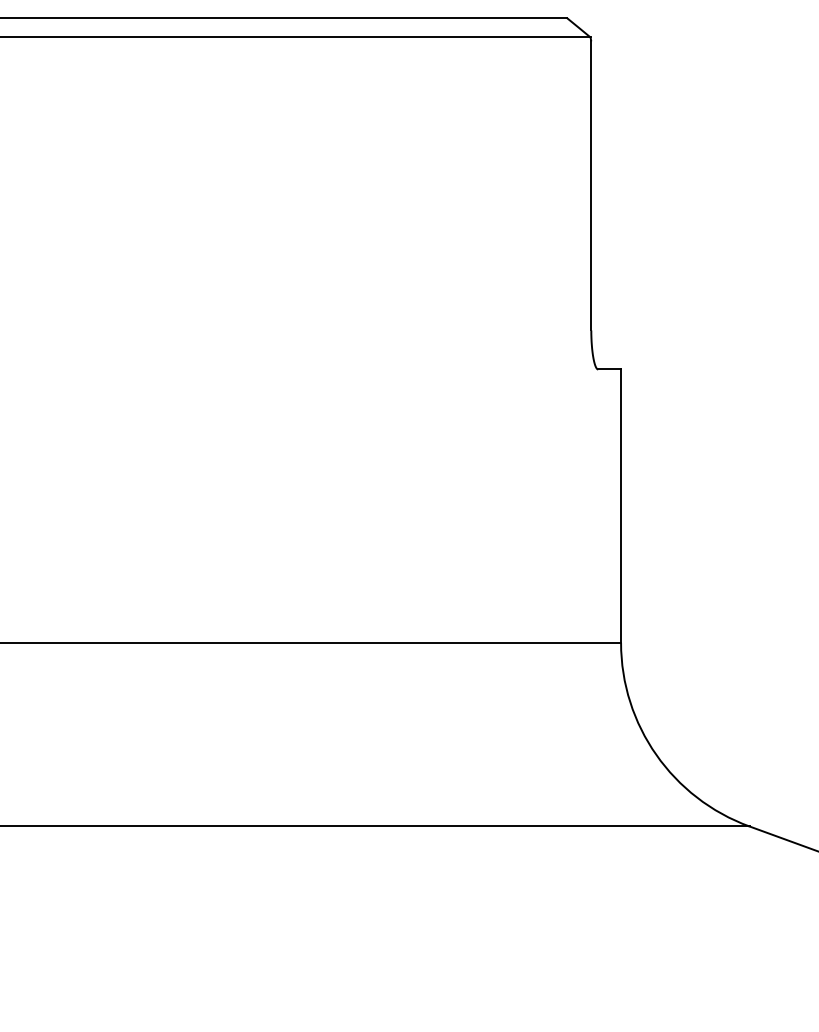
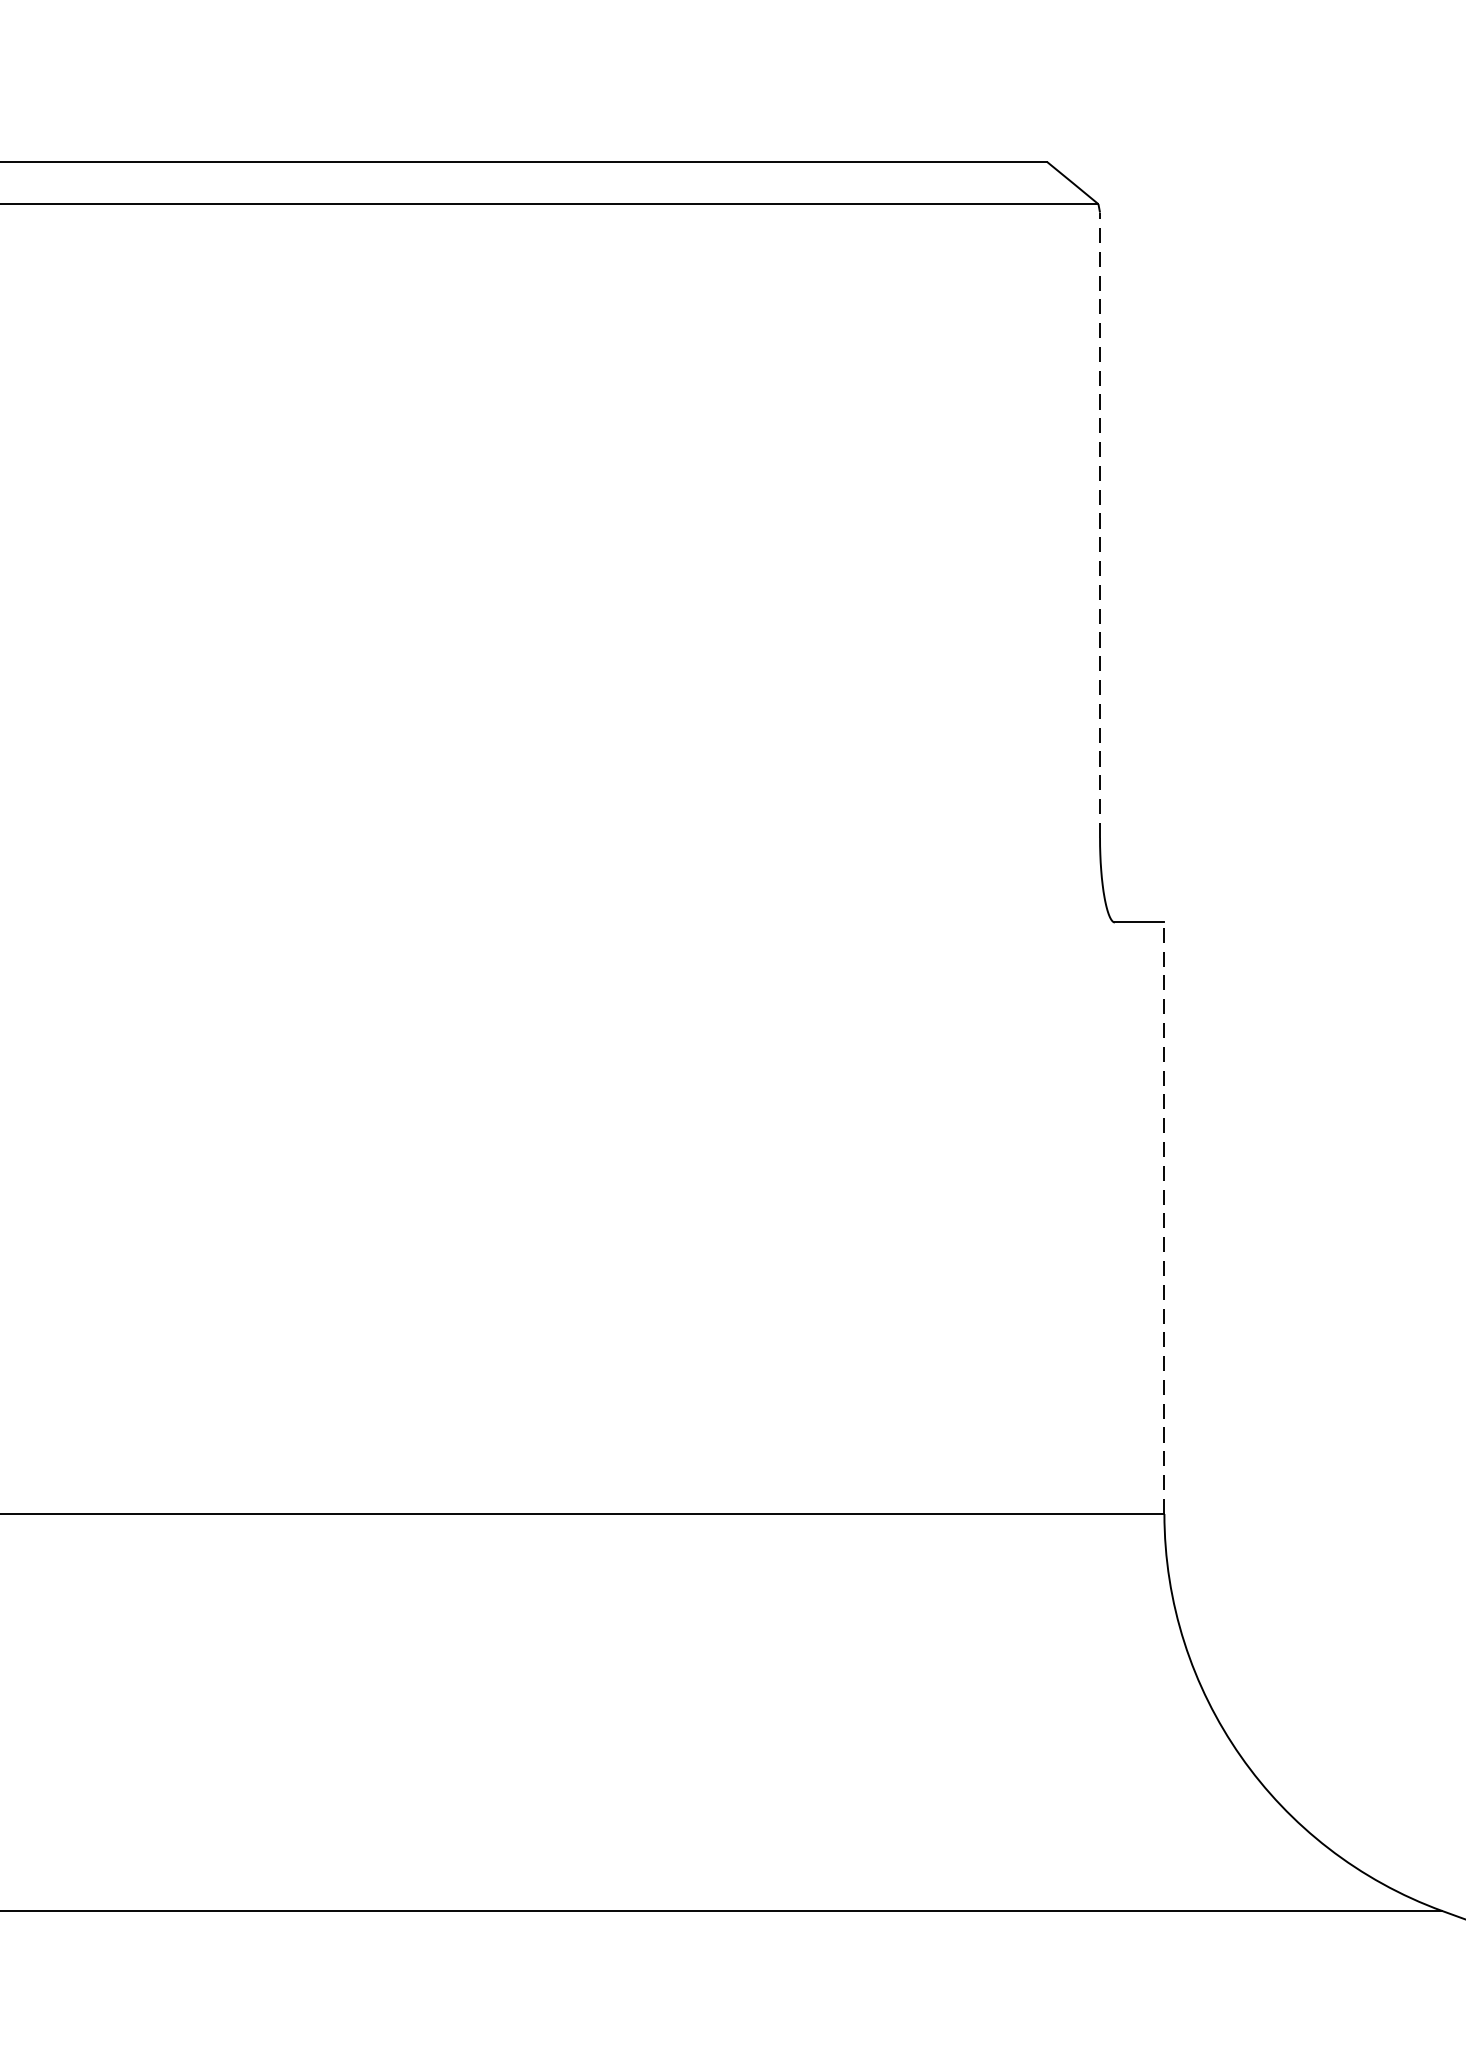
line: (591, 185) -> (1100, 524), solid -> dashed
line: (621, 506) -> (1165, 1218), solid -> dashed

